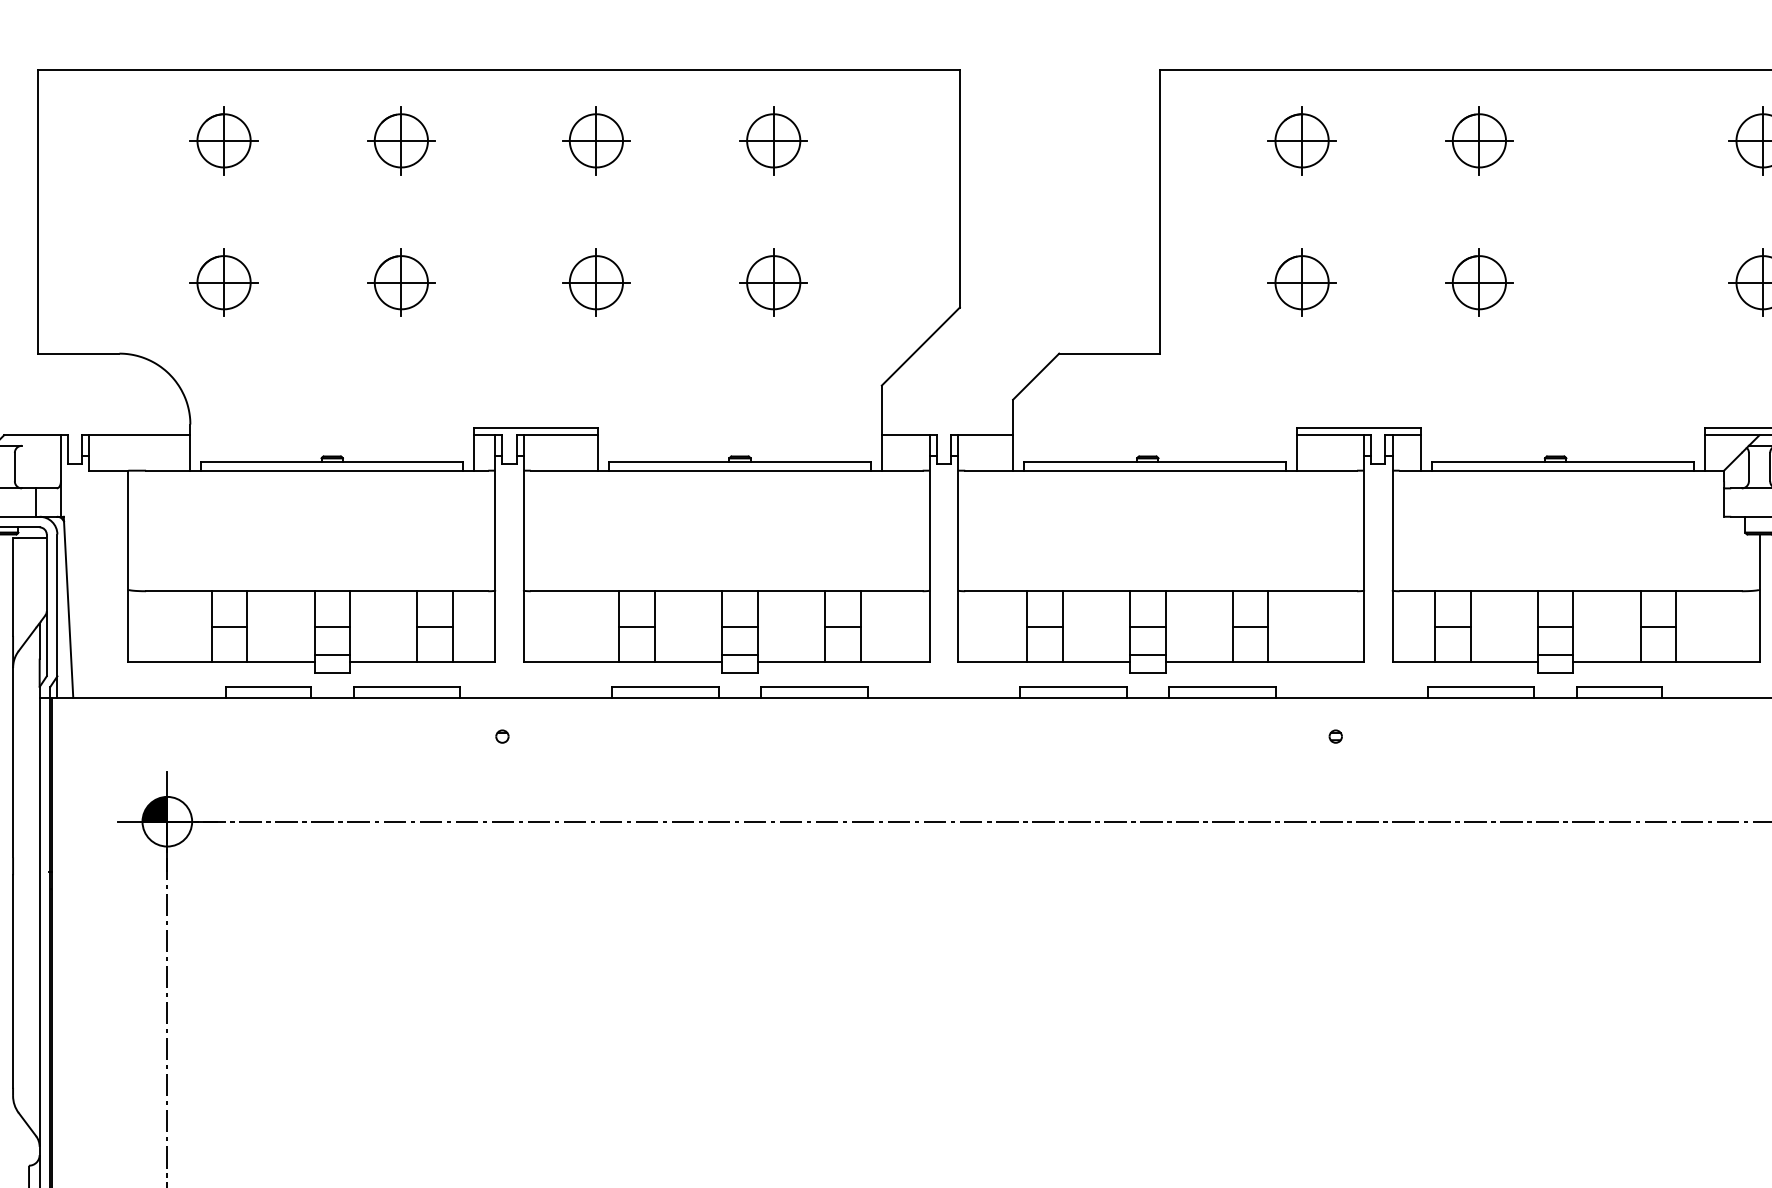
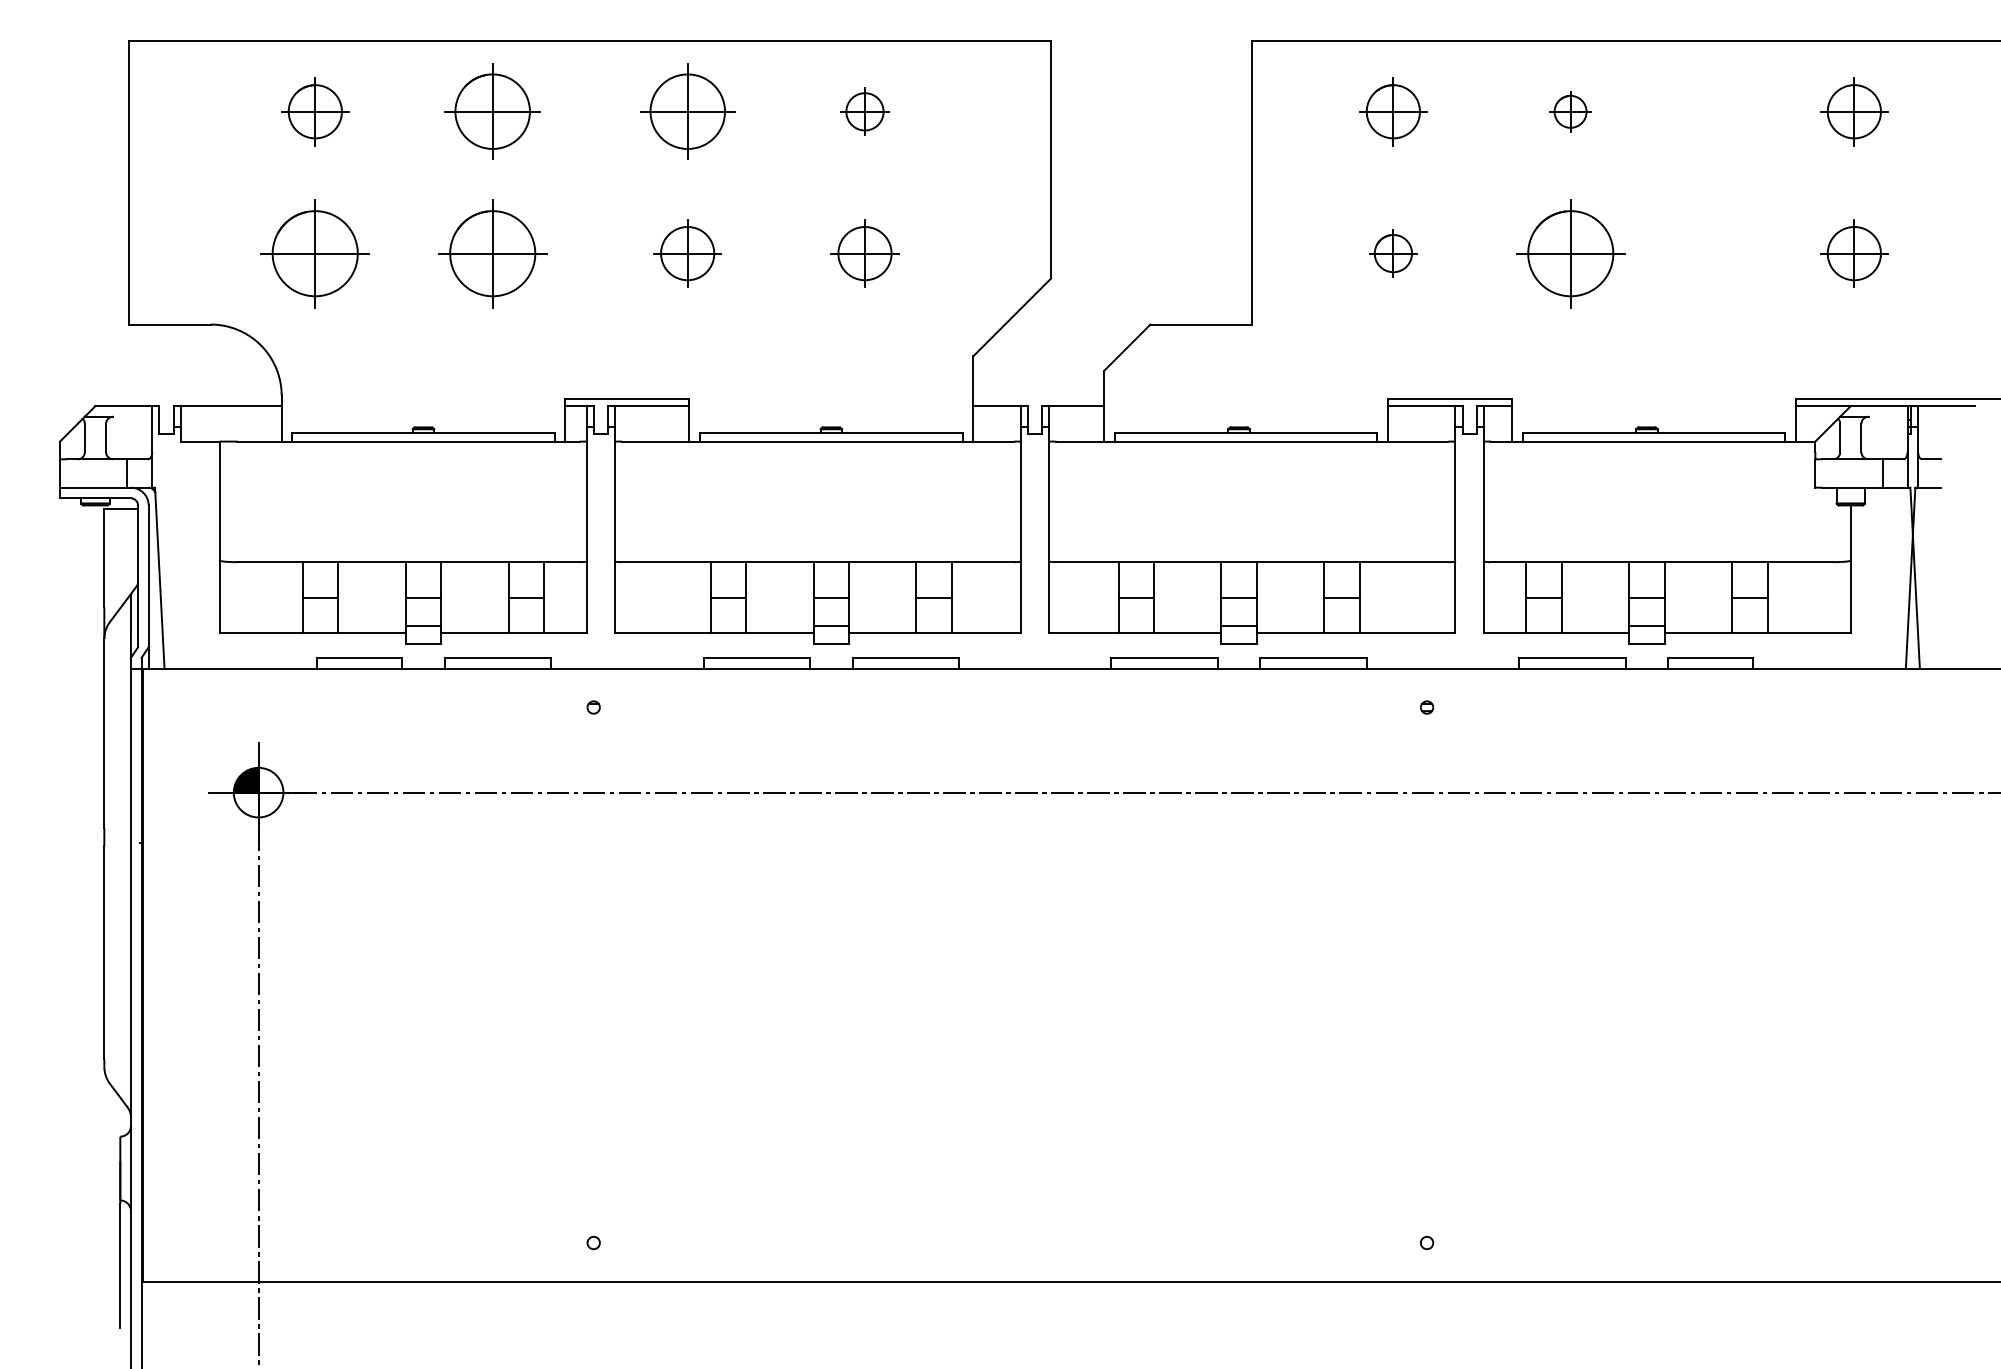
part: (401, 140) -> (492, 111), size x1.4
part: (596, 140) -> (687, 111), size x1.4
part: (773, 140) -> (864, 111), size x0.7
part: (1479, 140) -> (1570, 111), size x0.6
part: (224, 282) -> (315, 253), size x1.6
part: (401, 282) -> (492, 253), size x1.6
part: (1302, 282) -> (1393, 253), size x0.7
part: (1479, 282) -> (1570, 253), size x1.6

